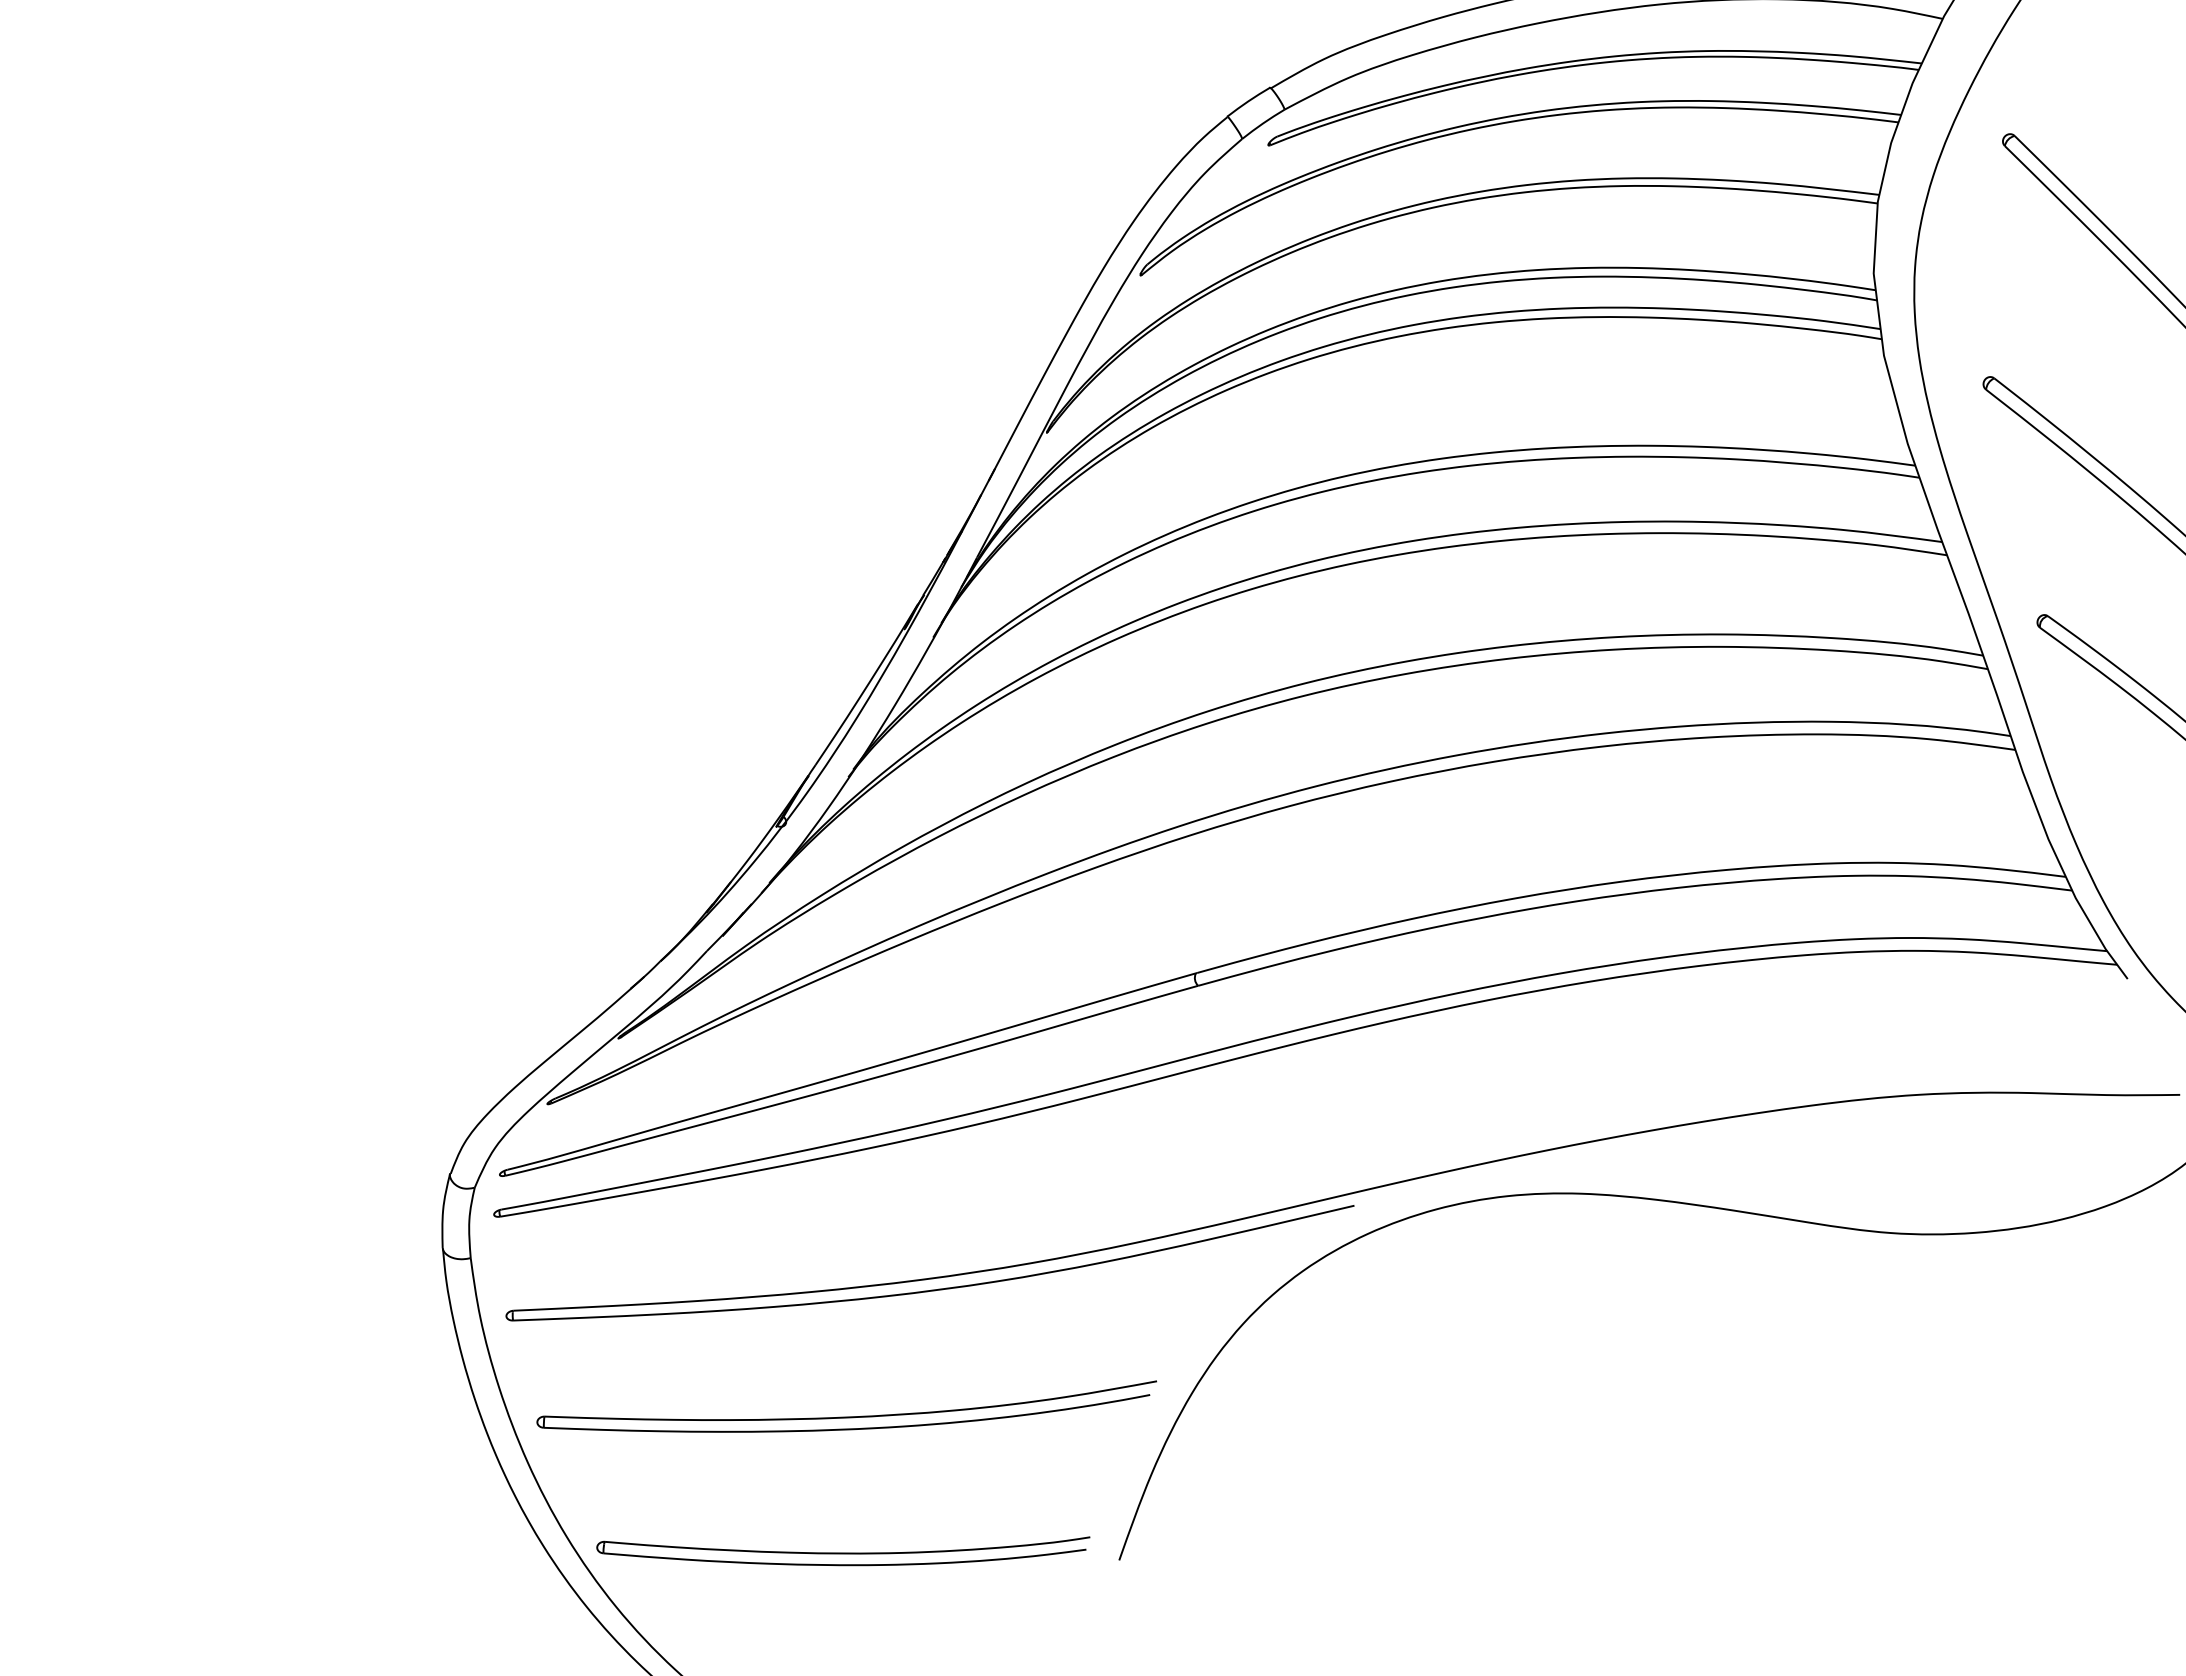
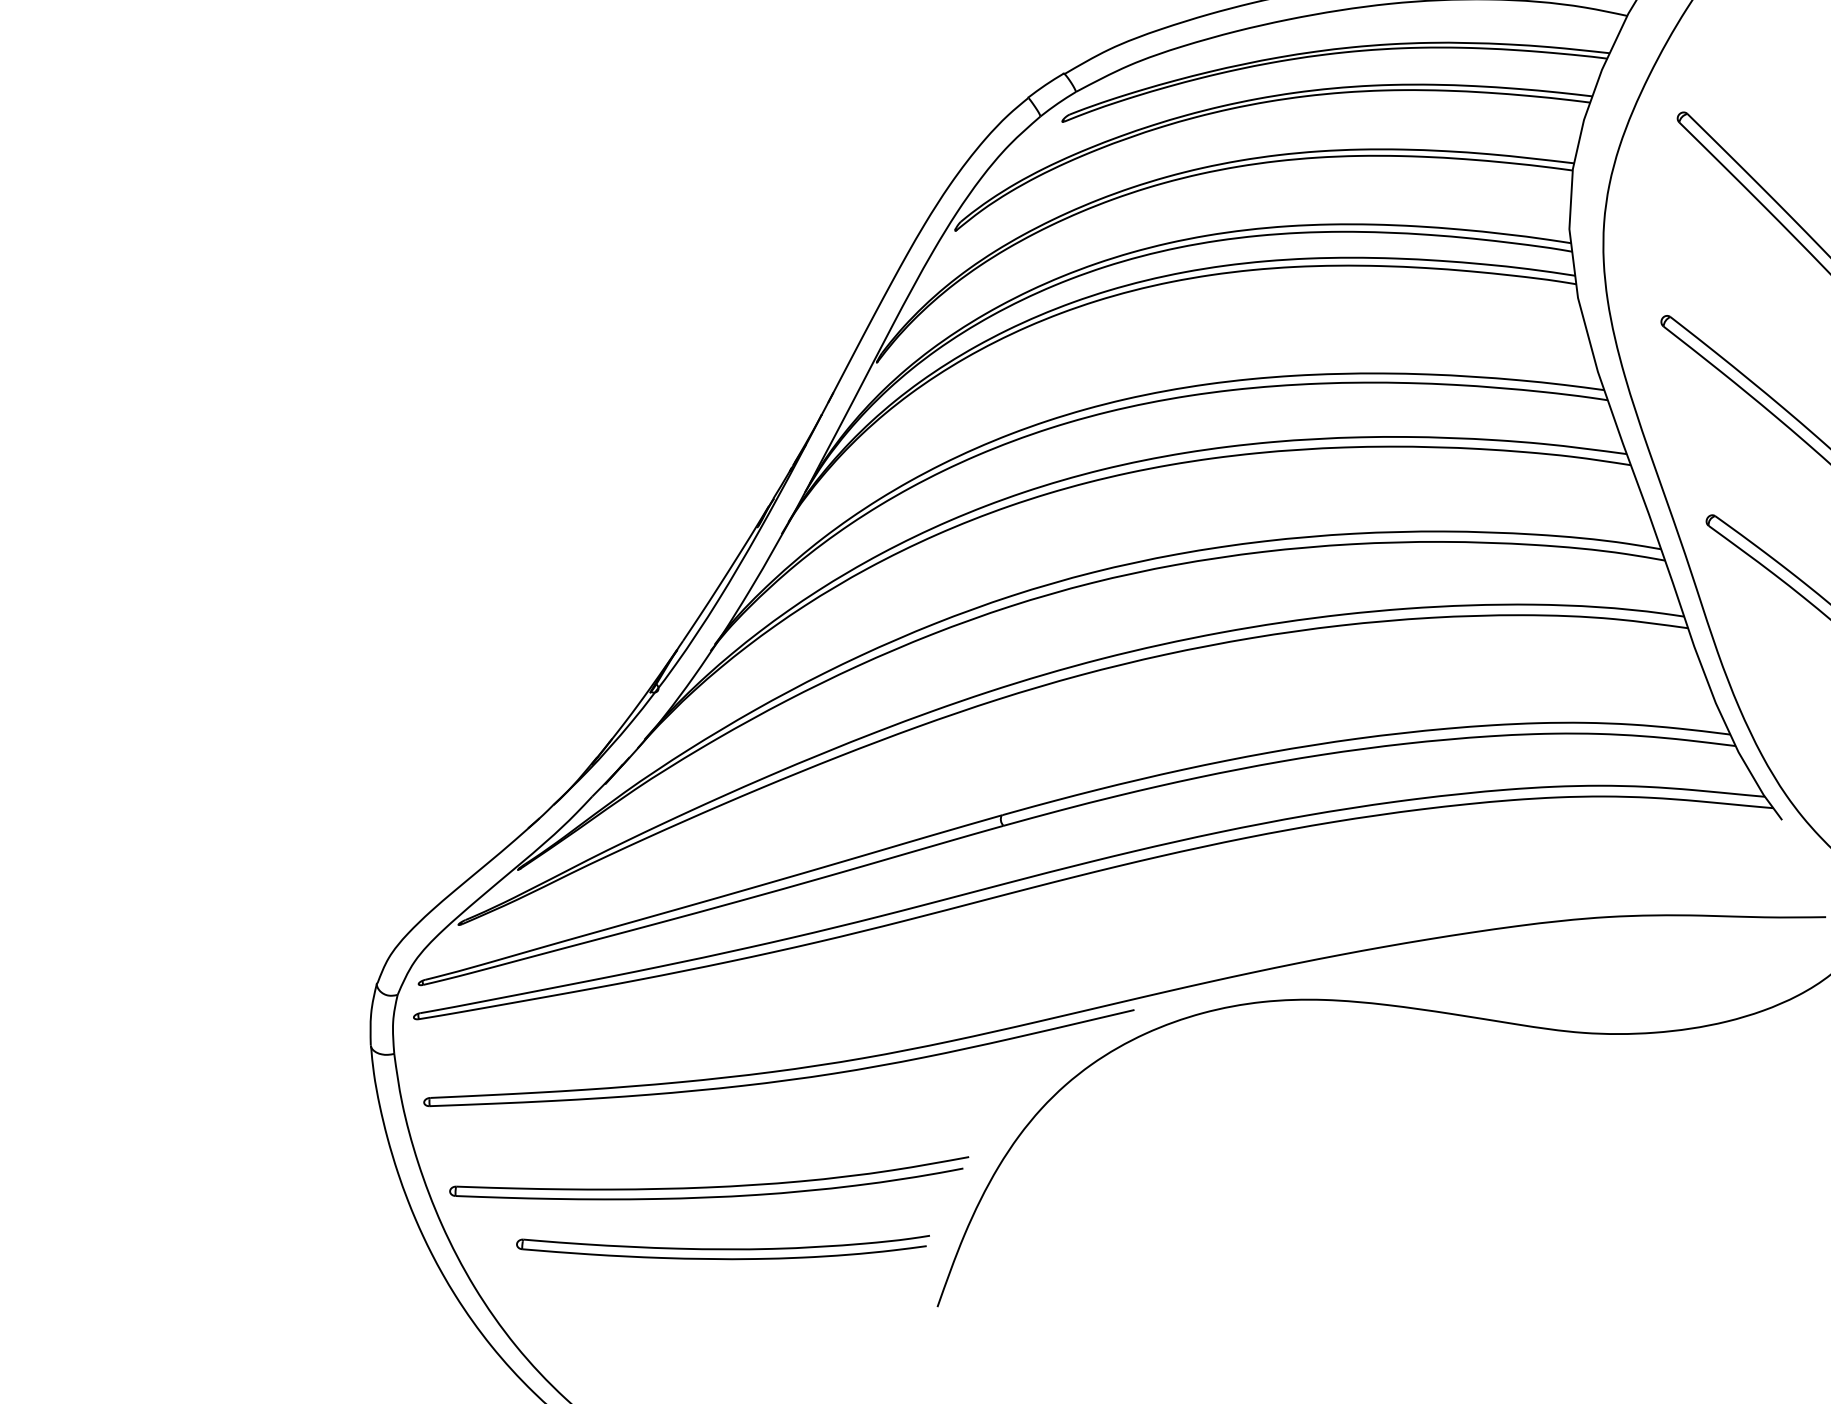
part: (843, 1551) -> (723, 1247), moved

